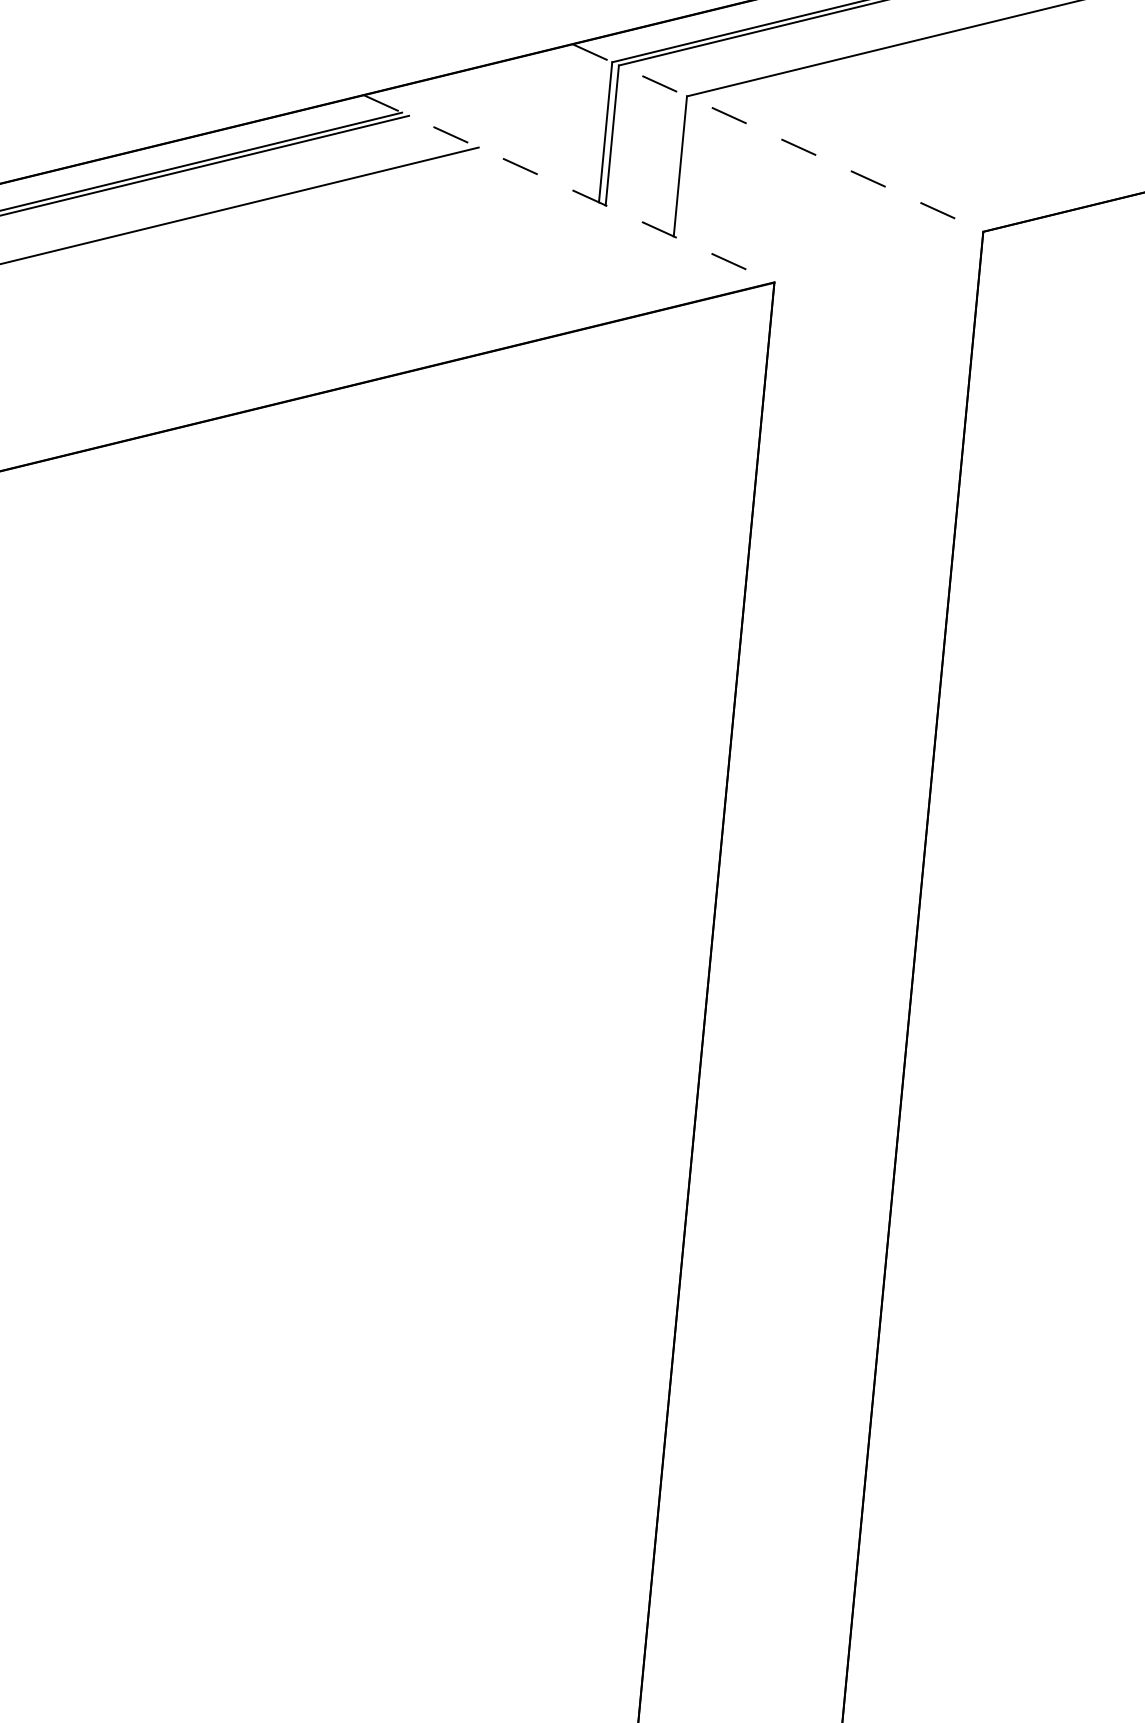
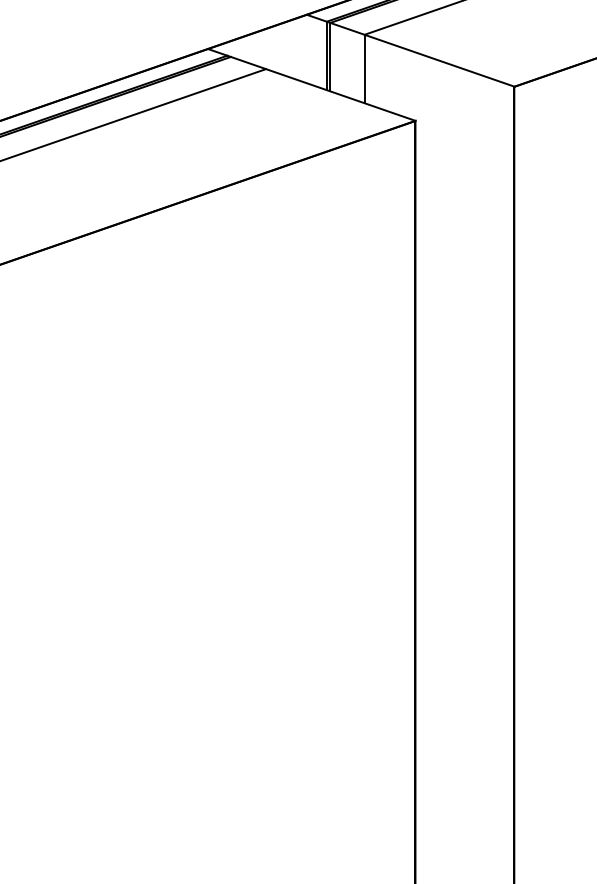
line: (777, 137) -> (410, 50), dashed -> solid
line: (568, 187) -> (311, 84), dashed -> solid

